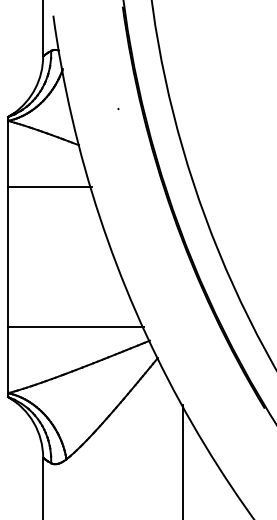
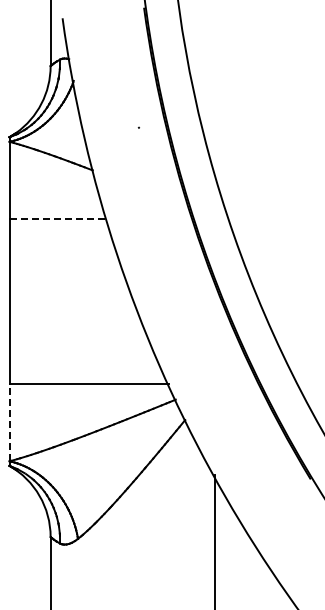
line: (50, 187) -> (59, 219), solid -> dashed
line: (8, 360) -> (9, 422), solid -> dashed

